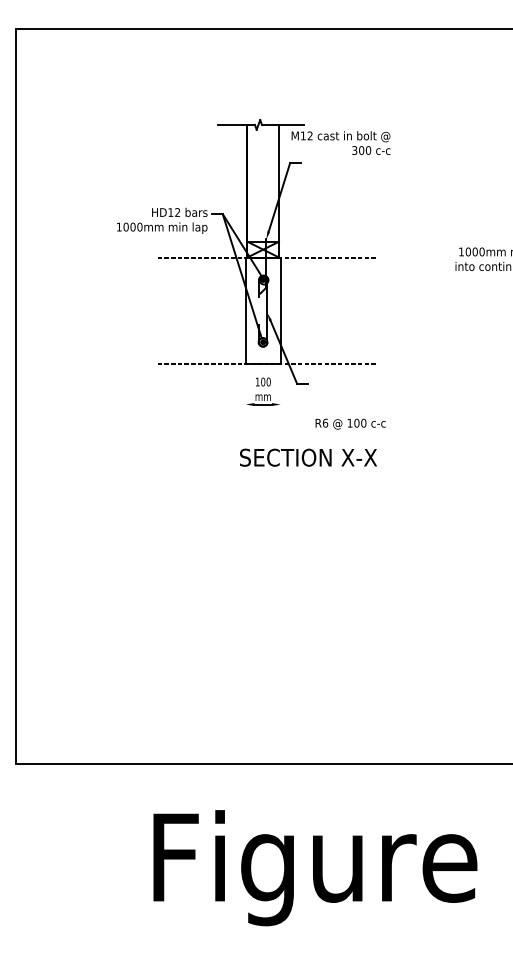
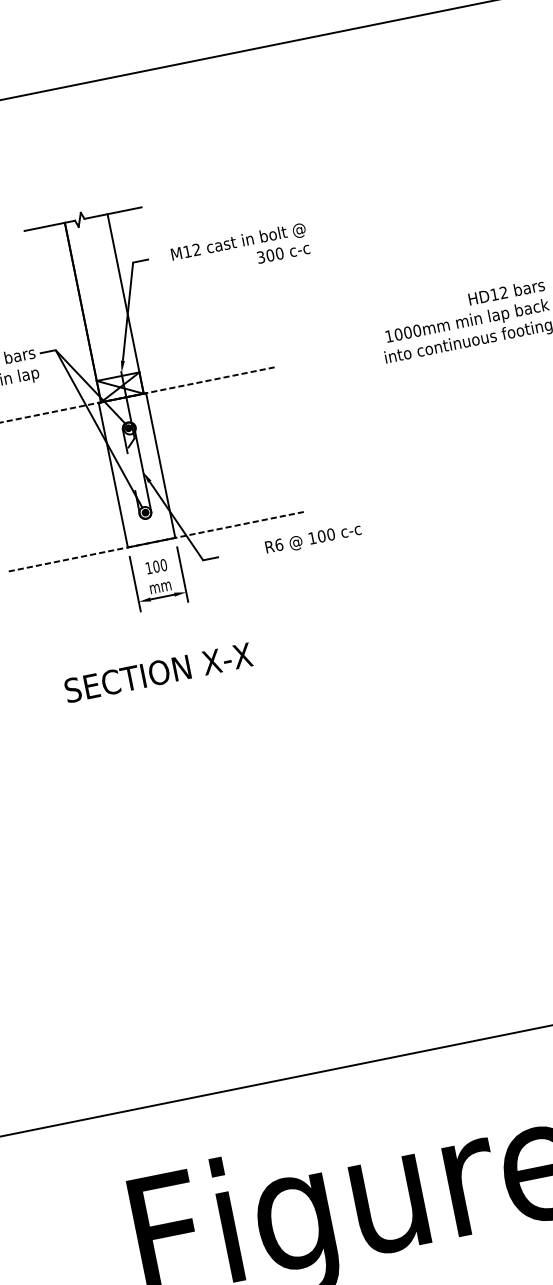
text: (340, 142) -> (239, 250), moved
line: (245, 391) -> (134, 584), added
line: (280, 391) -> (182, 574), added
text: (350, 423) -> (313, 538), moved
text: (308, 457) -> (158, 672), moved

